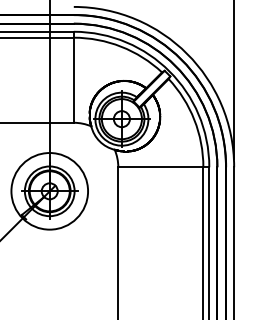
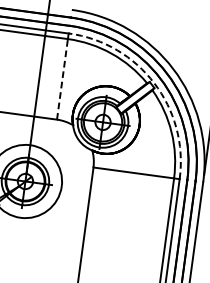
arc: (169, 71) -> (154, 83), solid -> dashed
line: (73, 80) -> (62, 79), solid -> dashed

